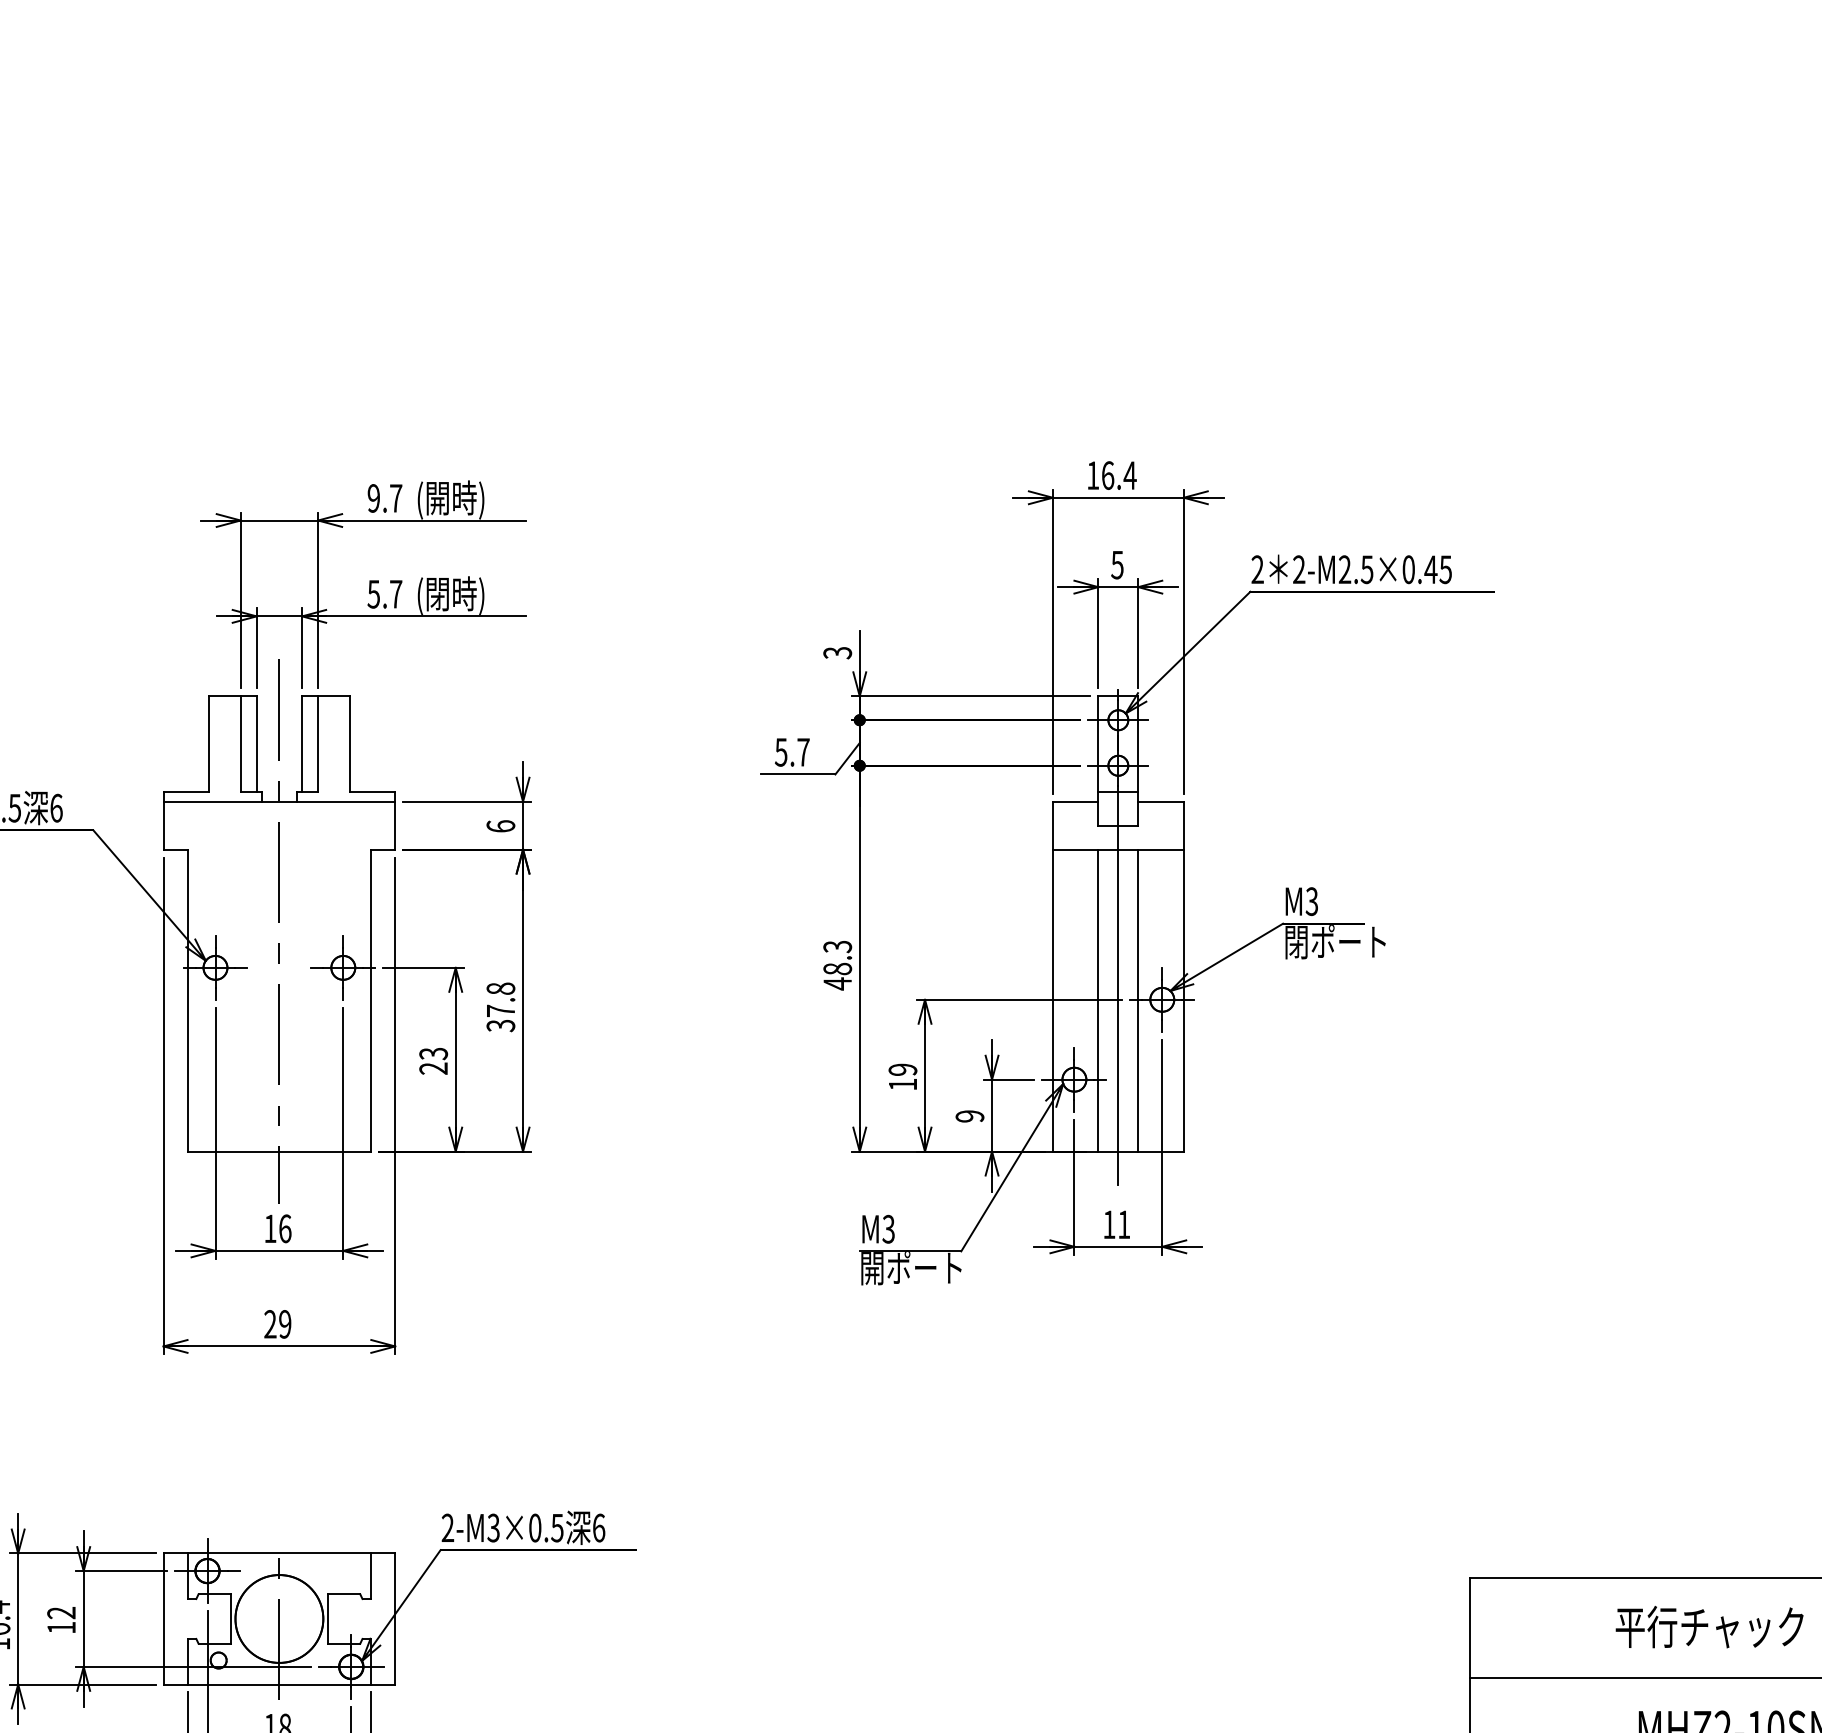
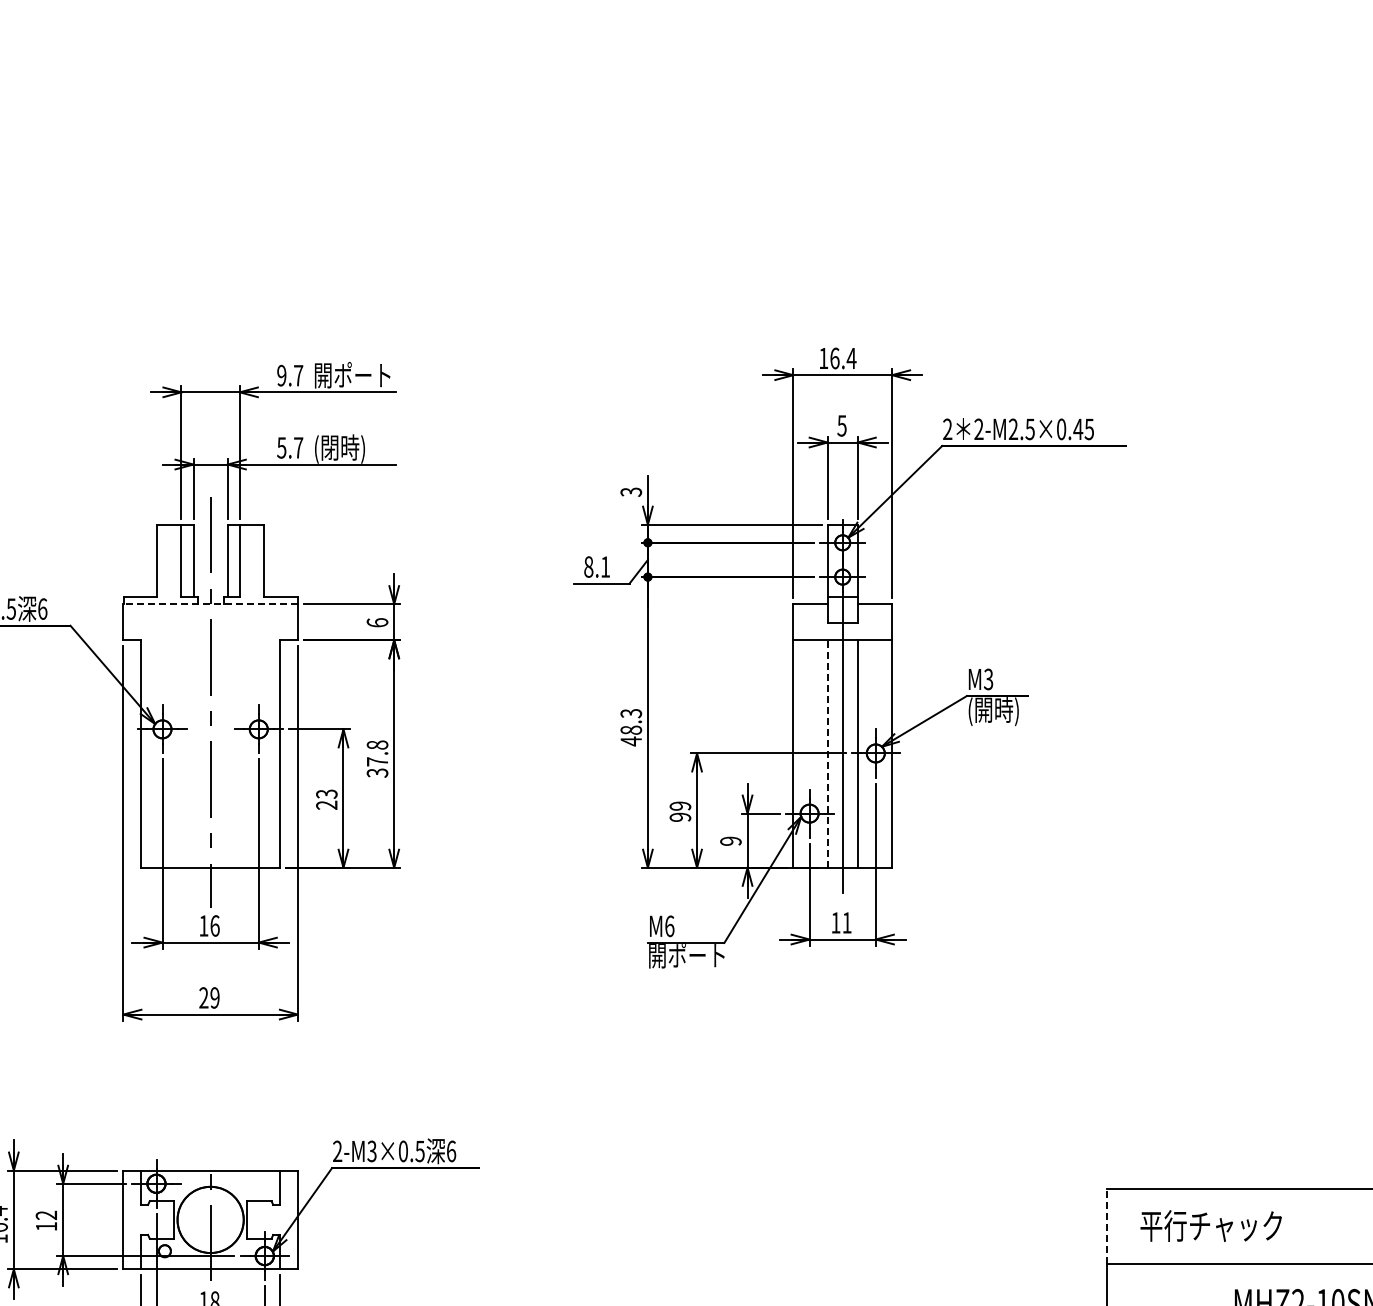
text: (467, 498) -> (352, 375), (開時) -> 開ポート
text: (792, 751) -> (597, 566), 5.7 -> 8.1
line: (279, 802) -> (210, 604), solid -> dashed
text: (1335, 944) -> (1006, 711), 閉ポート -> (開時)
line: (1098, 1001) -> (827, 754), solid -> dashed
text: (903, 1083) -> (680, 816), 19 -> 99
text: (888, 1229) -> (669, 926), M3 -> M6
text: (1708, 1626) -> (1210, 1225), moved
line: (1469, 1627) -> (1107, 1226), solid -> dashed

